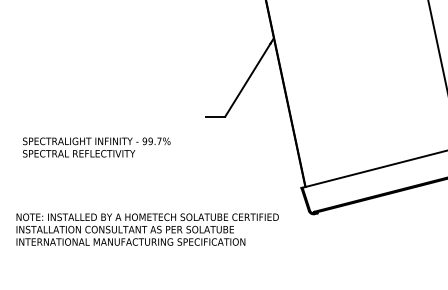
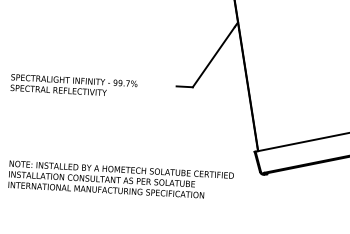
text: (96, 147) -> (73, 85), moved

